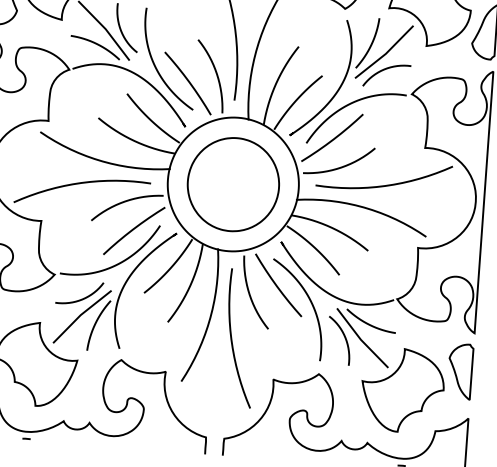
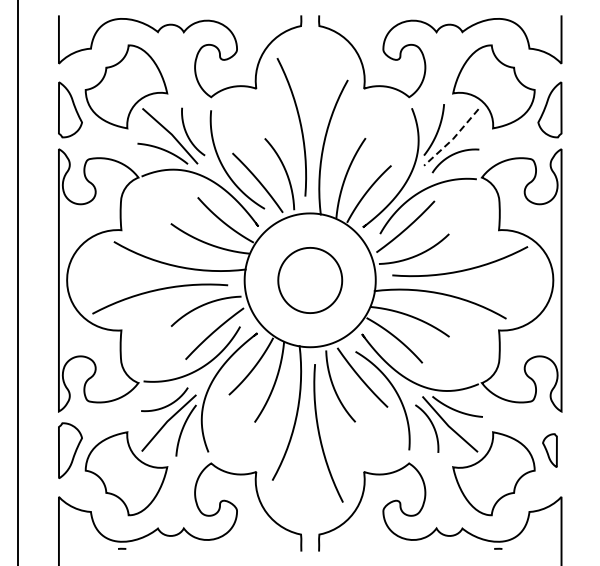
line: (386, 54) -> (453, 139), solid -> dashed
part: (232, 184) -> (309, 280), size x0.7
part: (459, 371) -> (549, 450), size x0.6

